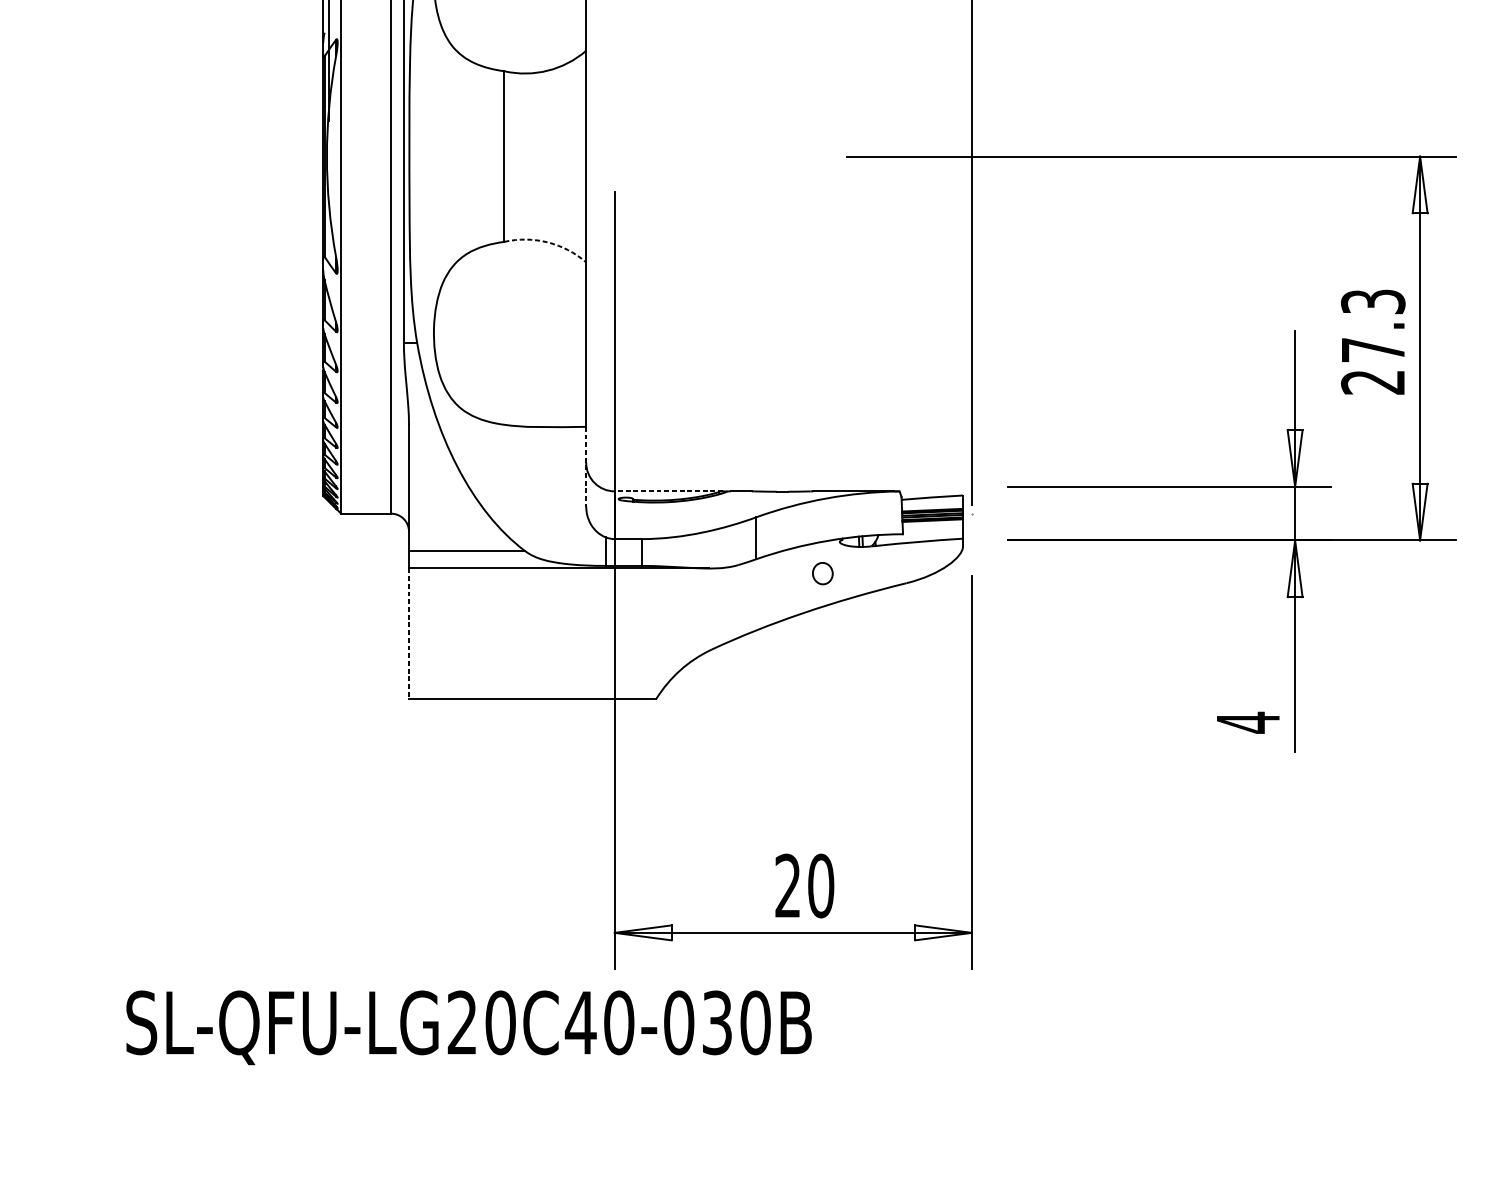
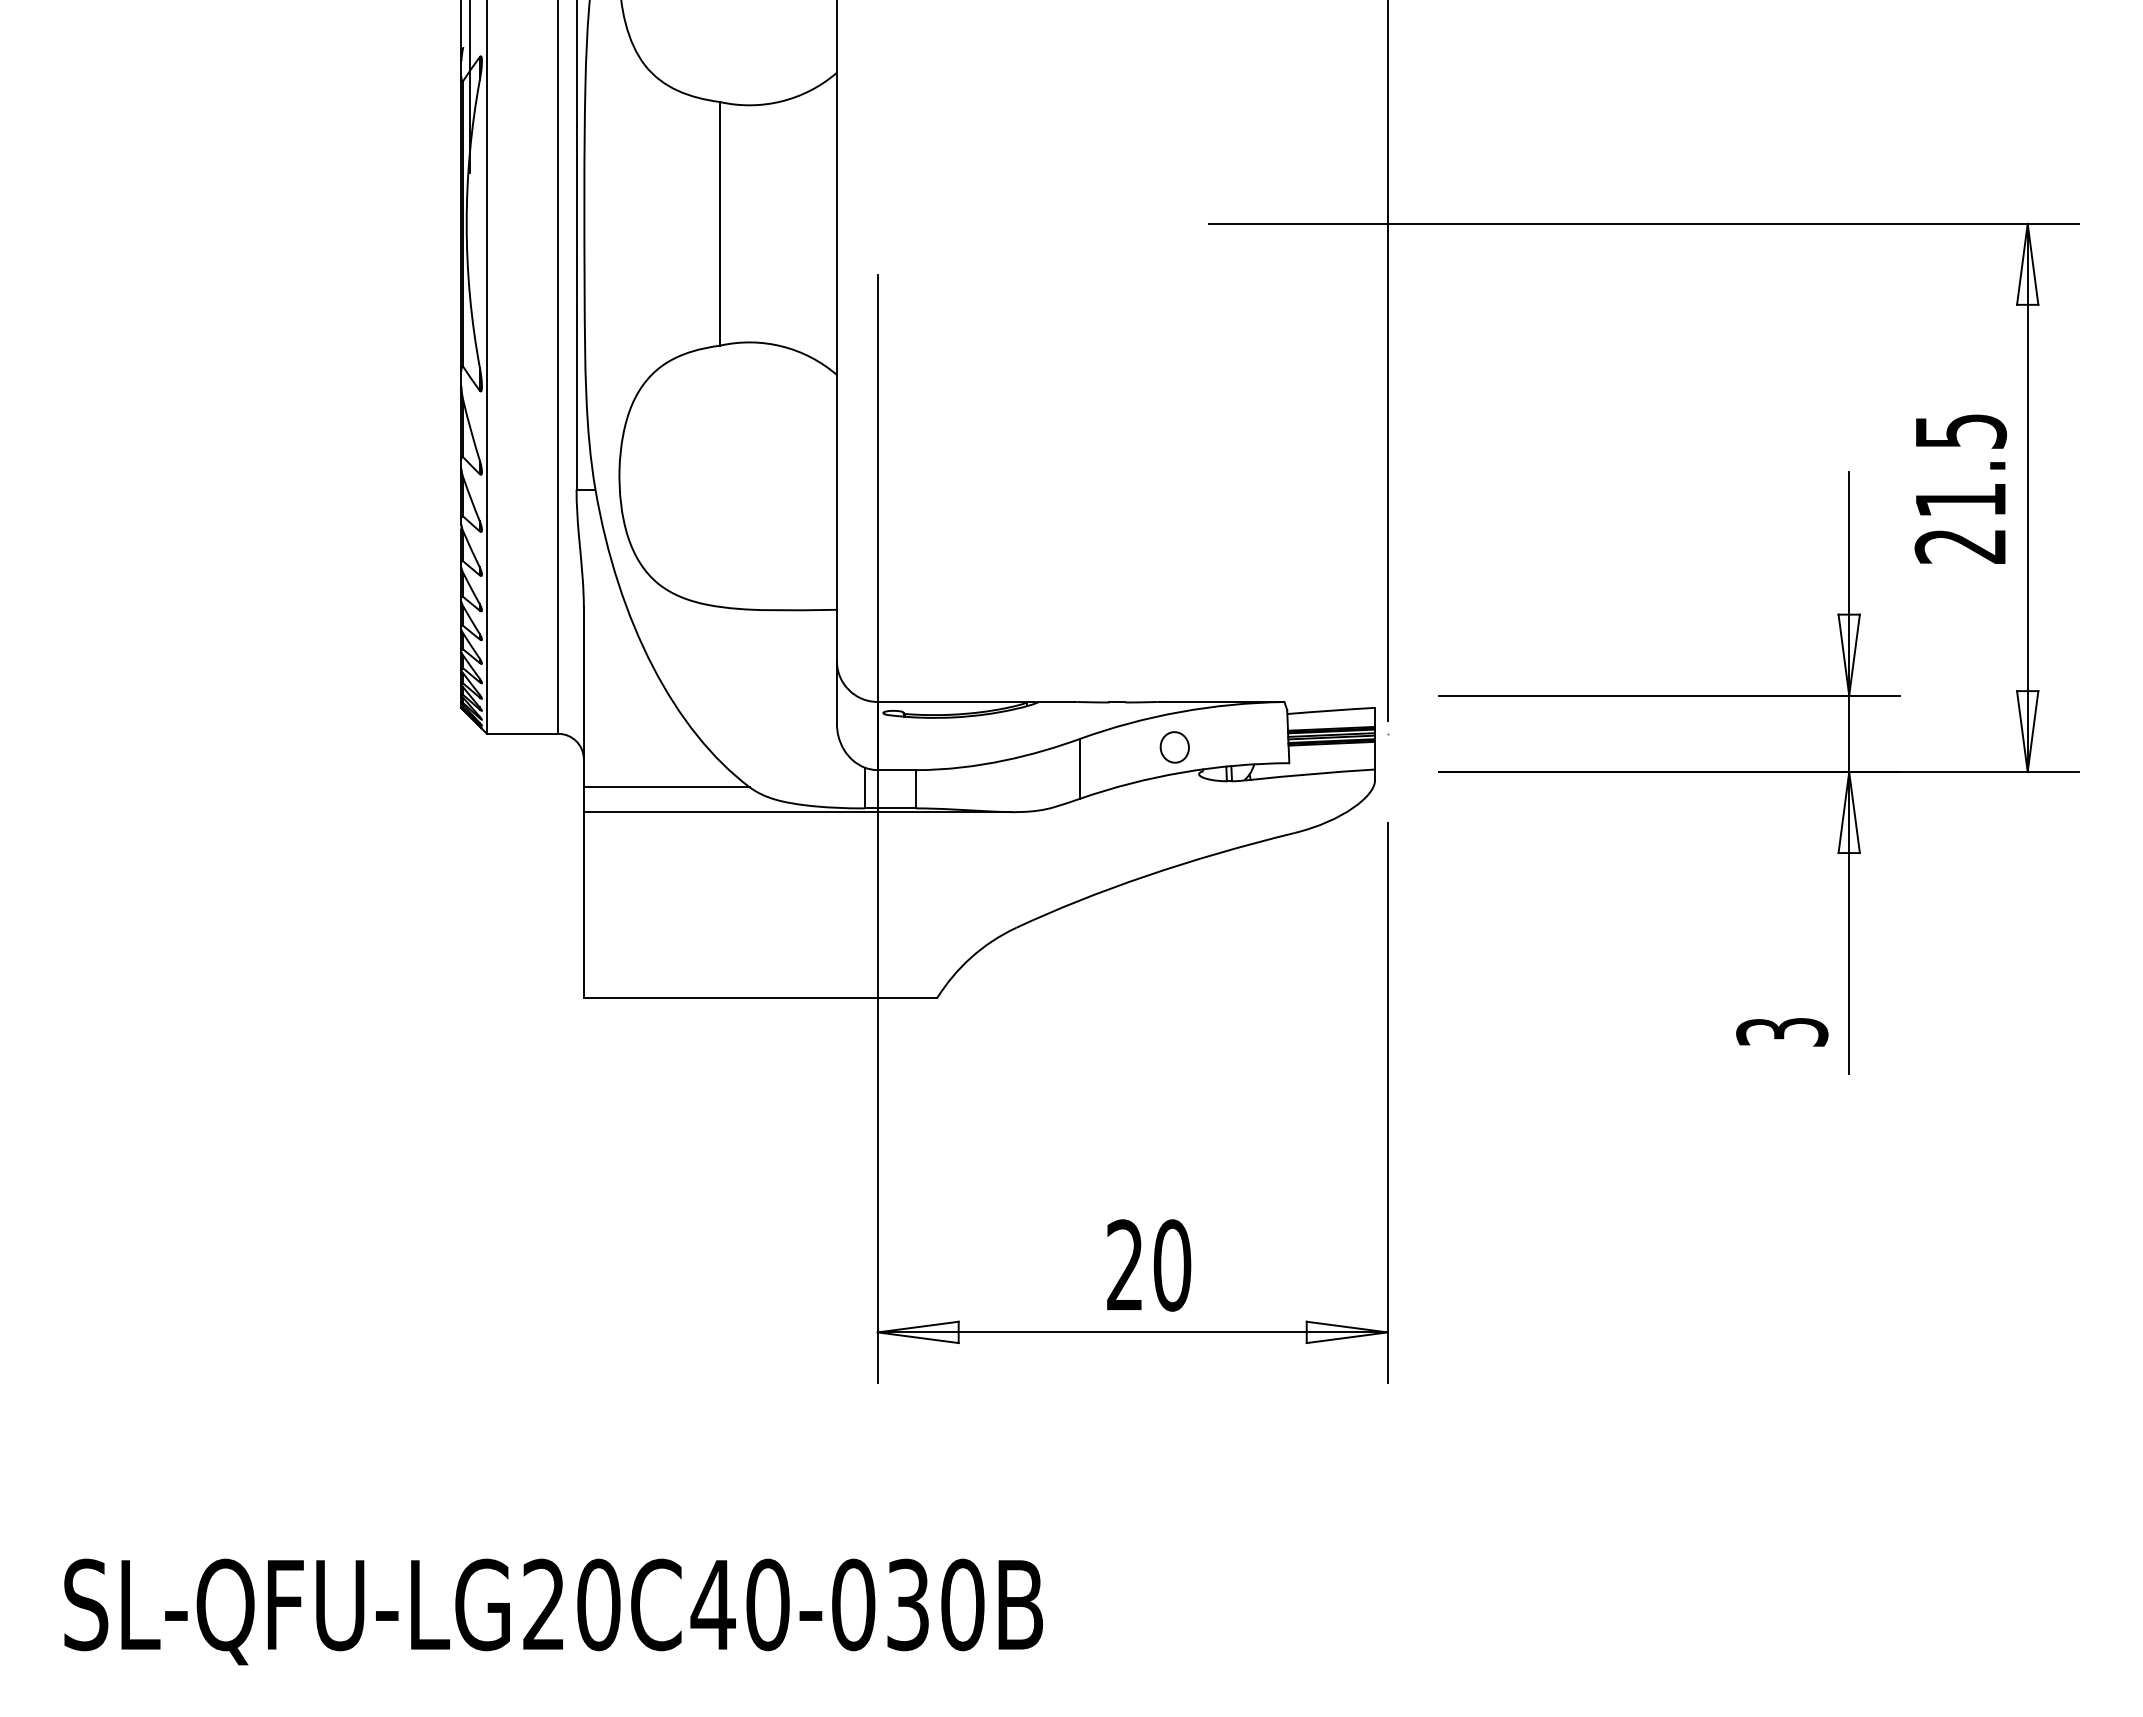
arc: (548, 242) -> (782, 346), dashed -> solid
text: (1373, 325) -> (1960, 465), 27.3 -> 21.5
line: (585, 466) -> (836, 666), dashed -> solid
line: (668, 491) -> (954, 701), dashed -> solid
part: (822, 573) -> (1174, 747), moved
line: (408, 633) -> (583, 905), dashed -> solid
text: (1248, 722) -> (1782, 1032), 4 -> 3
text: (468, 1027) -> (553, 1611), moved

